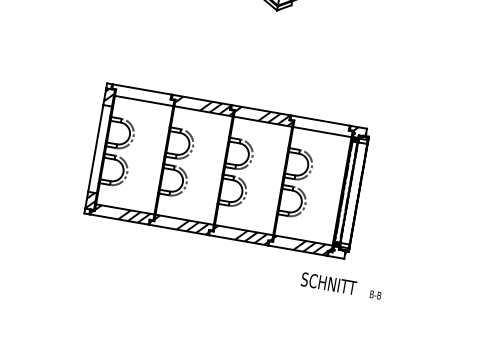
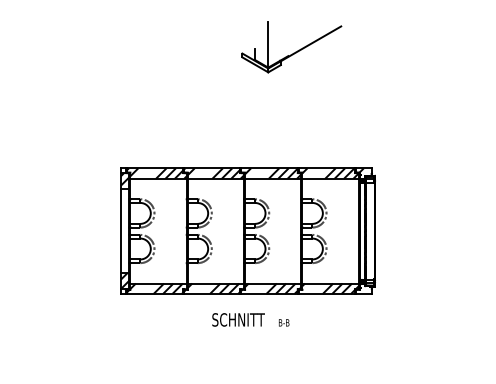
hatch: (143, 95) -> (156, 173), added
hatch: (323, 126) -> (330, 173), added
text: (341, 285) -> (250, 319), moved

